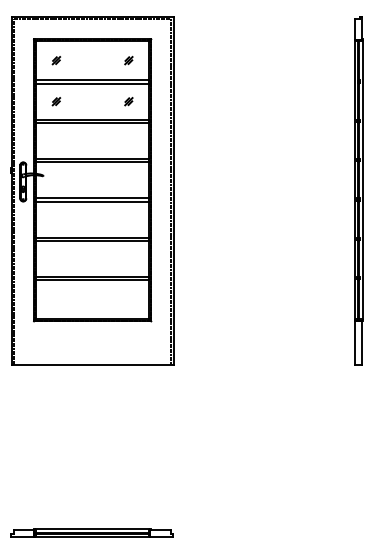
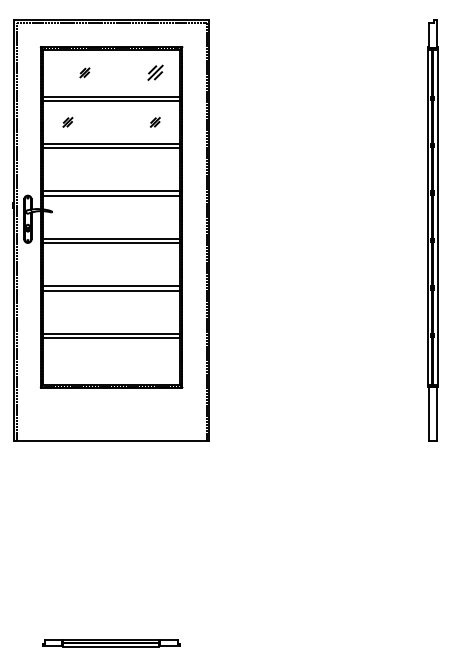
part: (56, 60) -> (84, 72), moved
part: (128, 60) -> (154, 72), size x1.6
part: (91, 532) -> (110, 642), size x0.7

